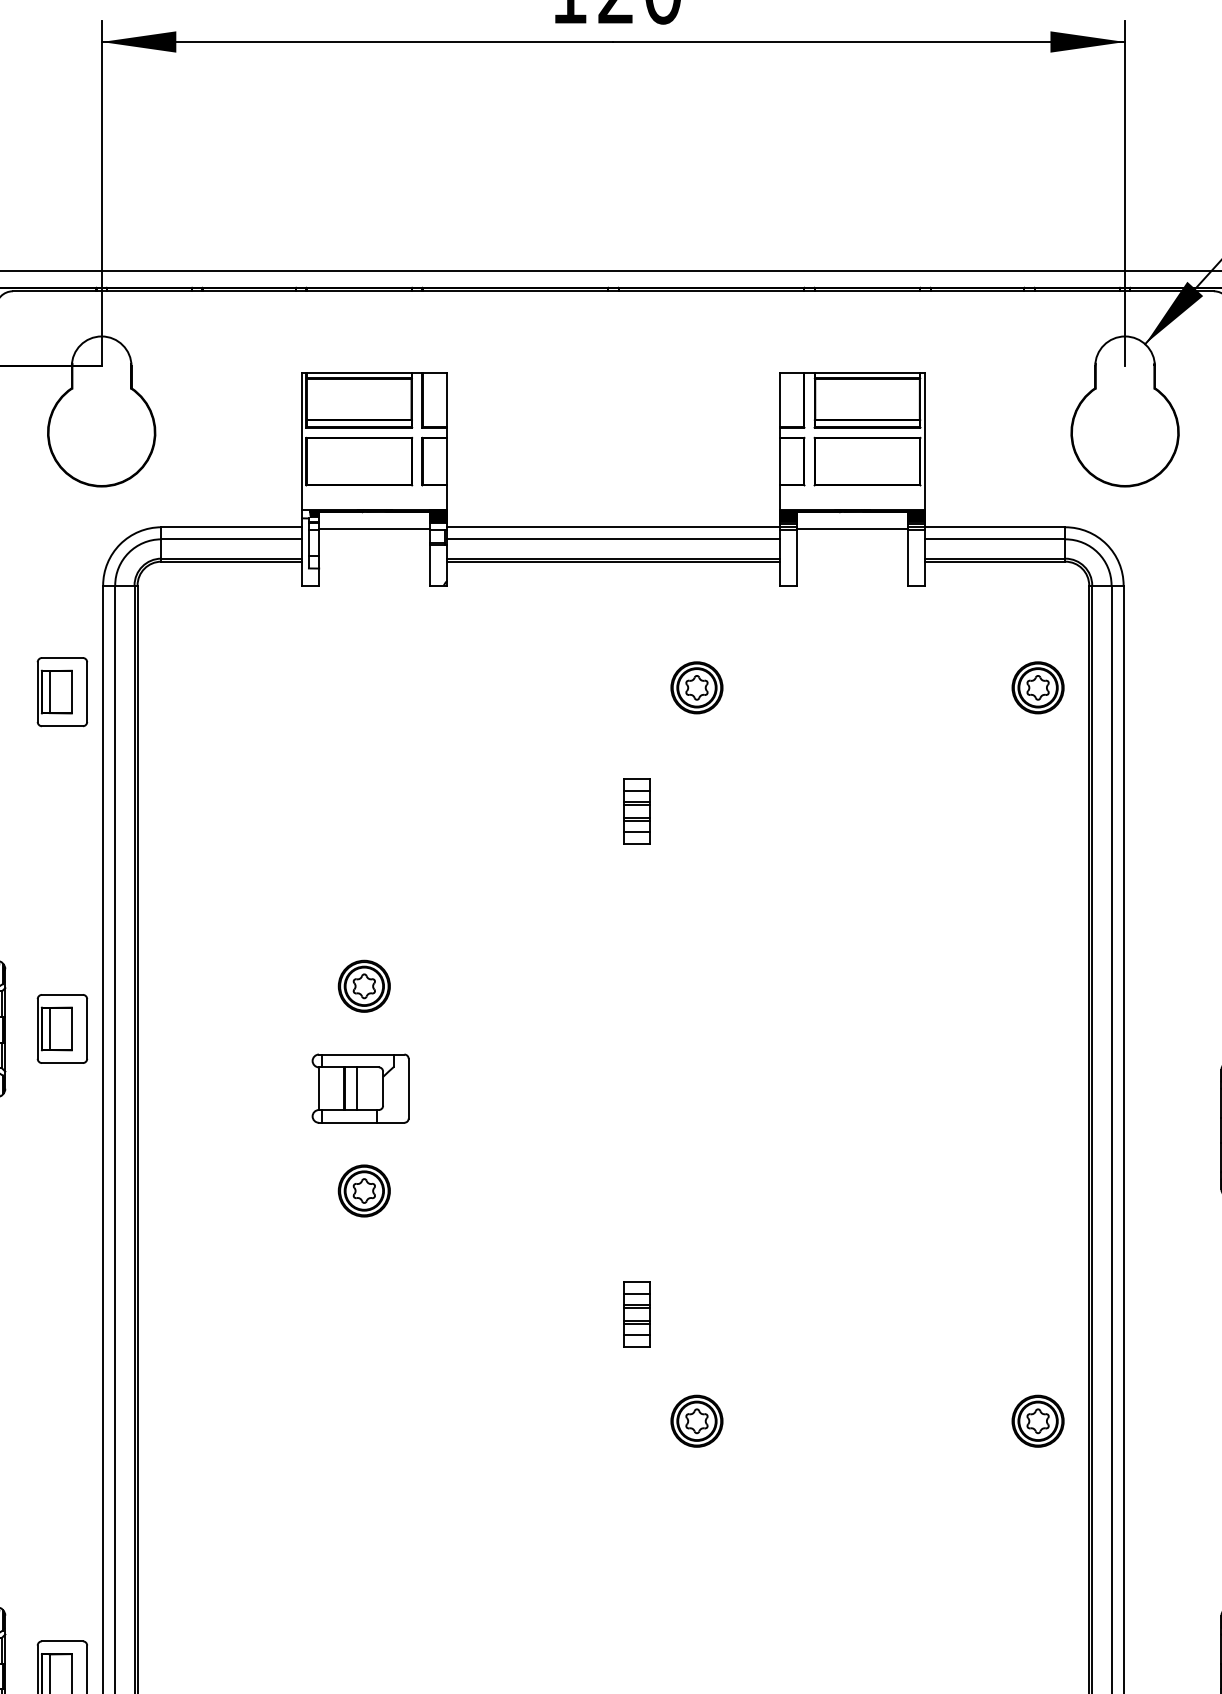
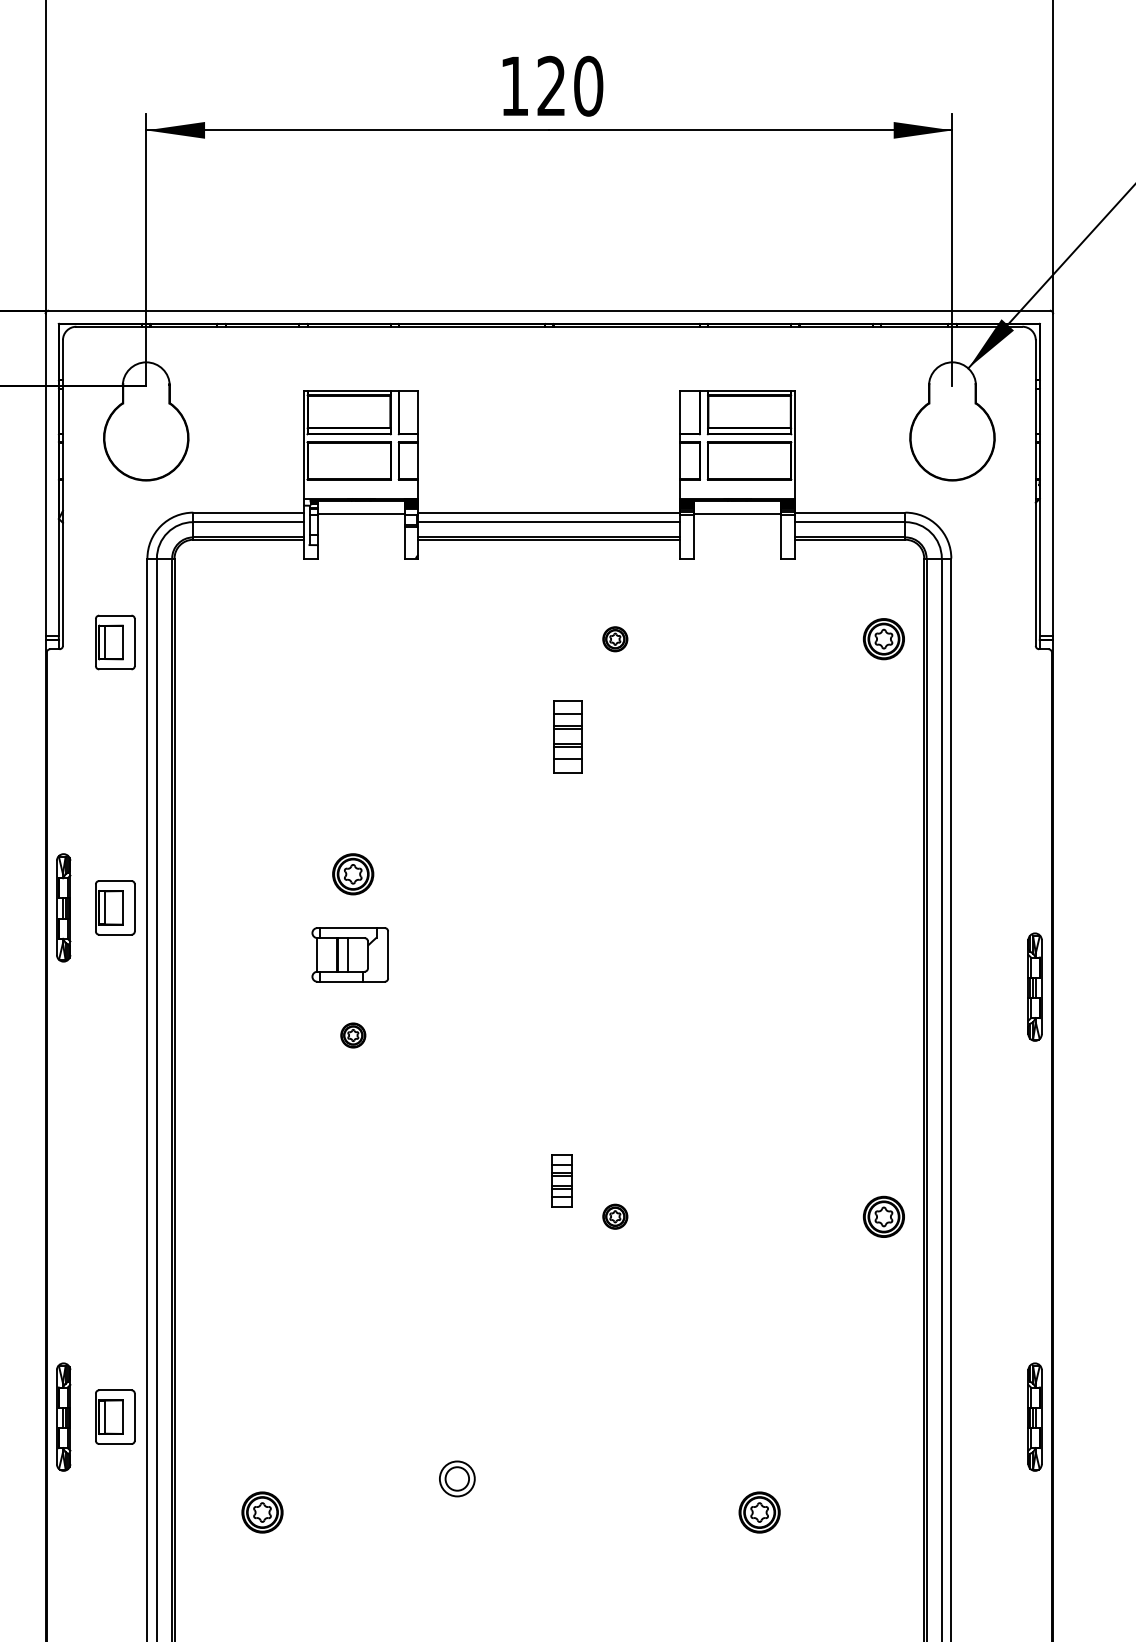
part: (697, 688) -> (615, 639), size x0.6
part: (636, 811) -> (567, 736), size x1.4
part: (364, 1190) -> (353, 1035), size x0.6
part: (636, 1314) -> (561, 1180), moved
part: (697, 1420) -> (615, 1216), size x0.6

